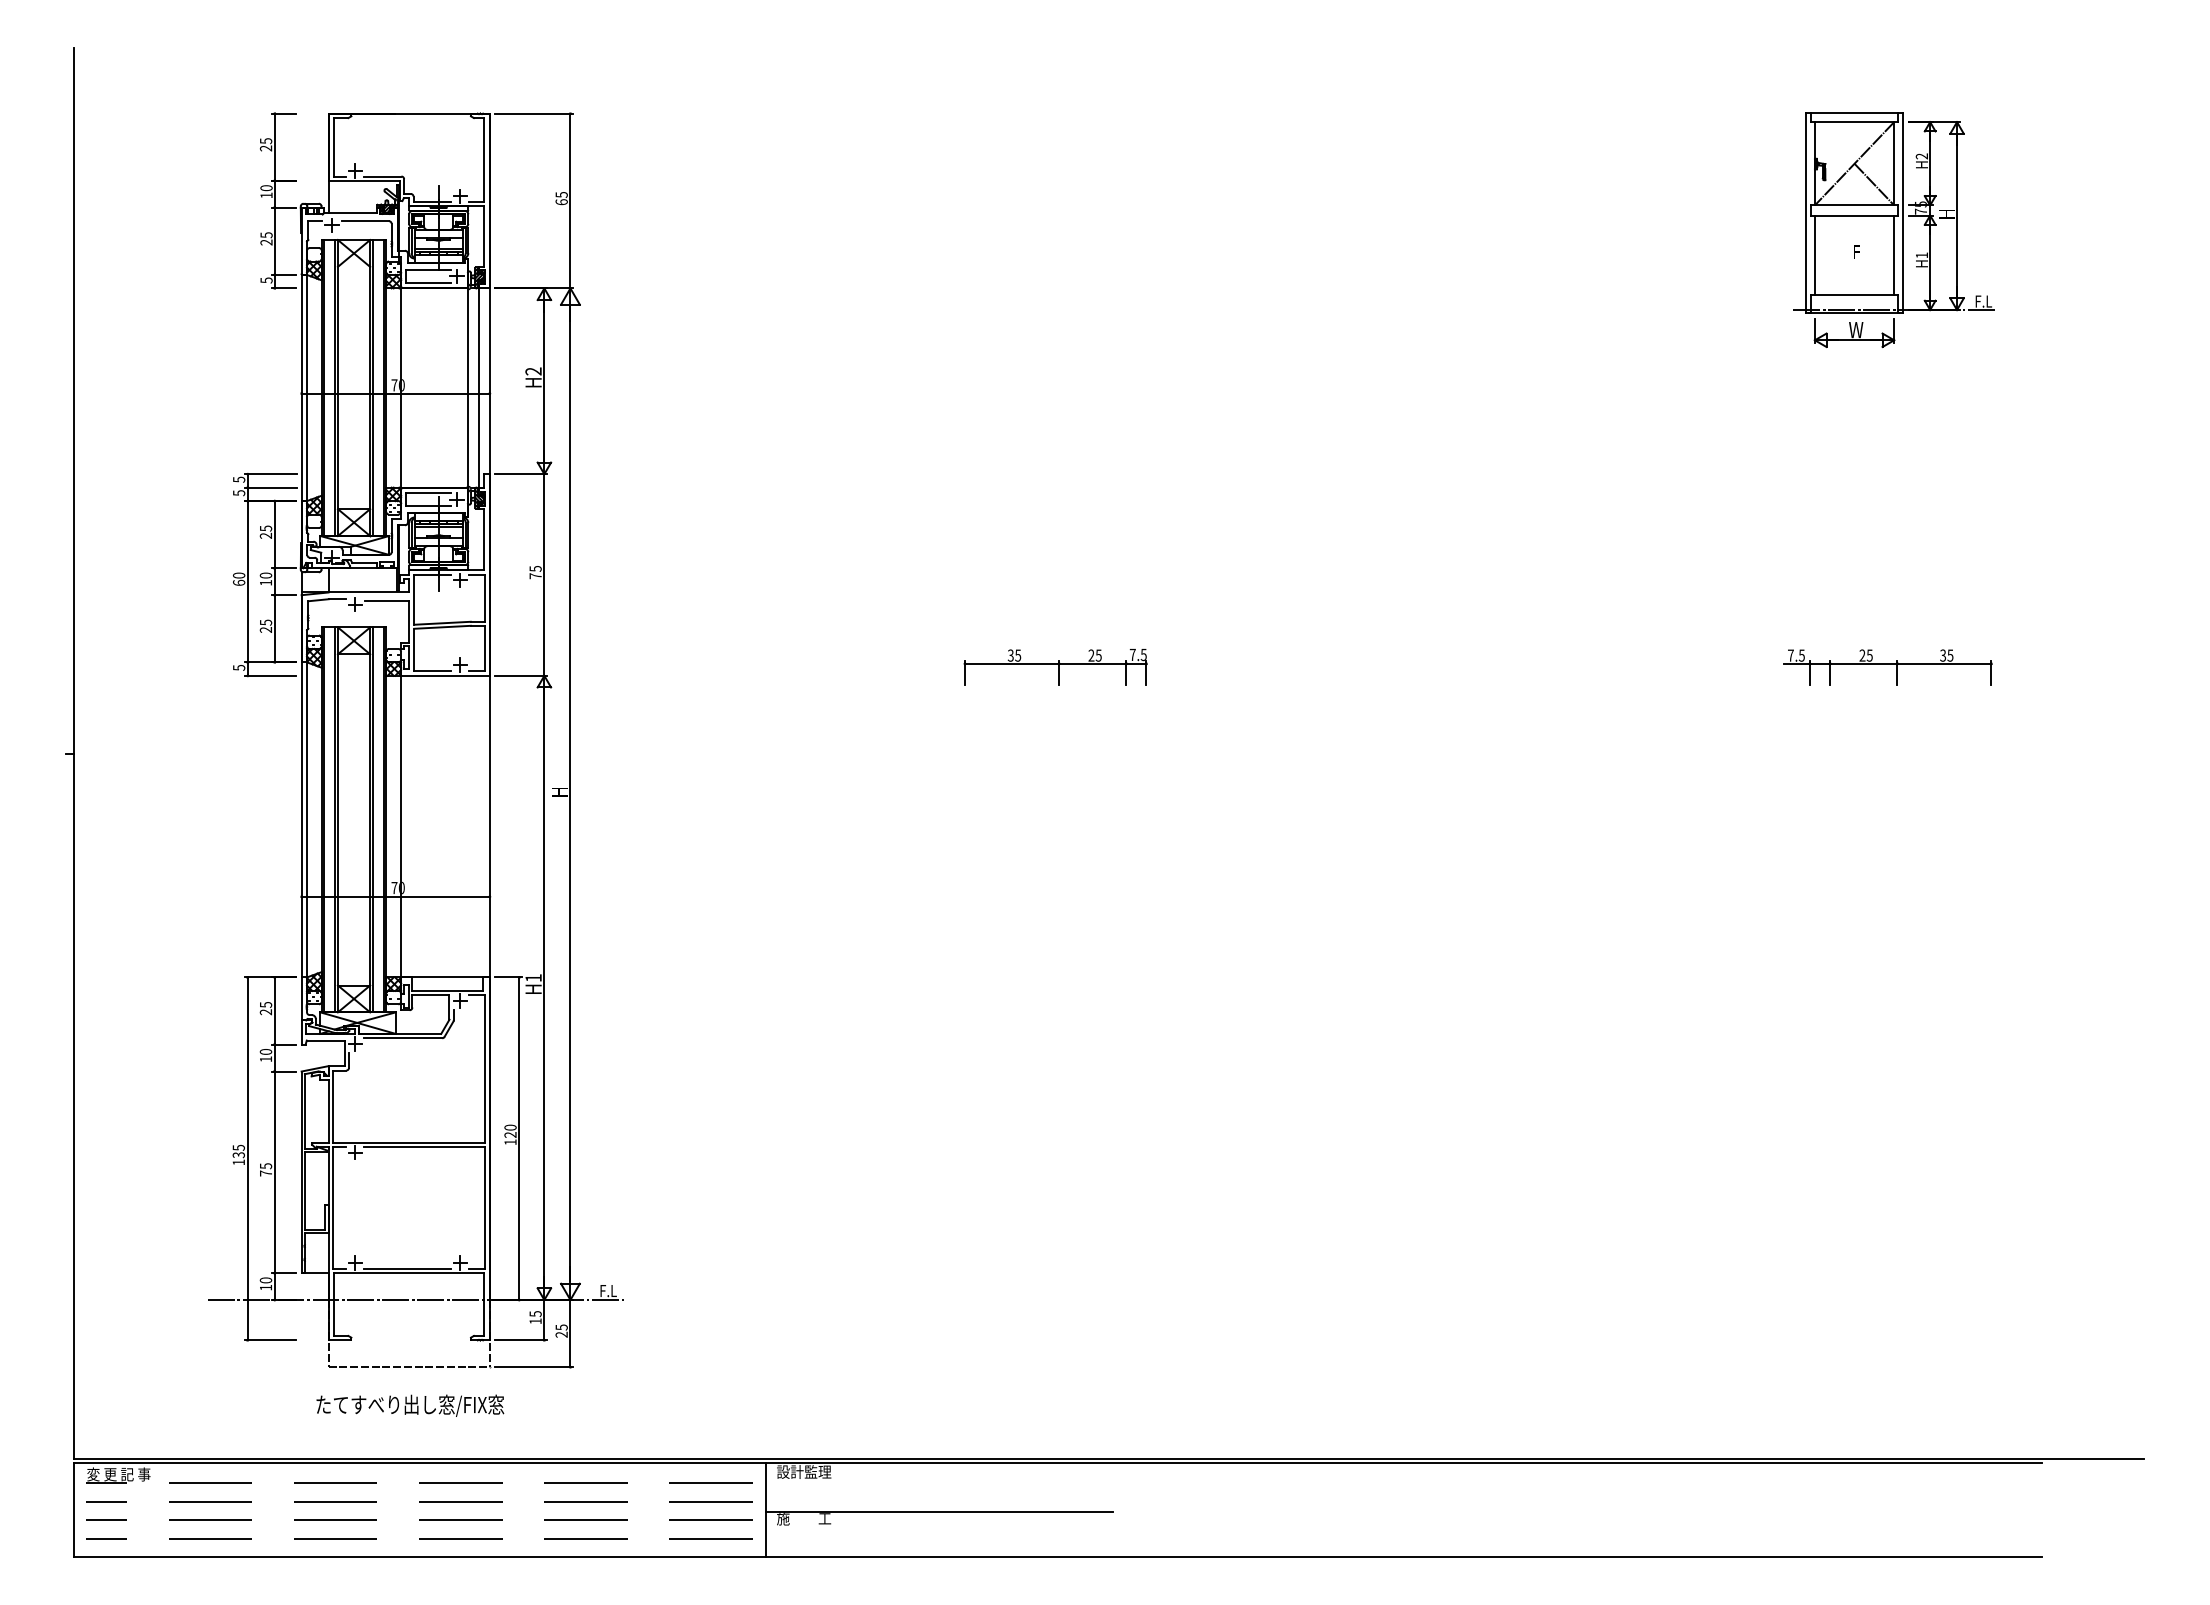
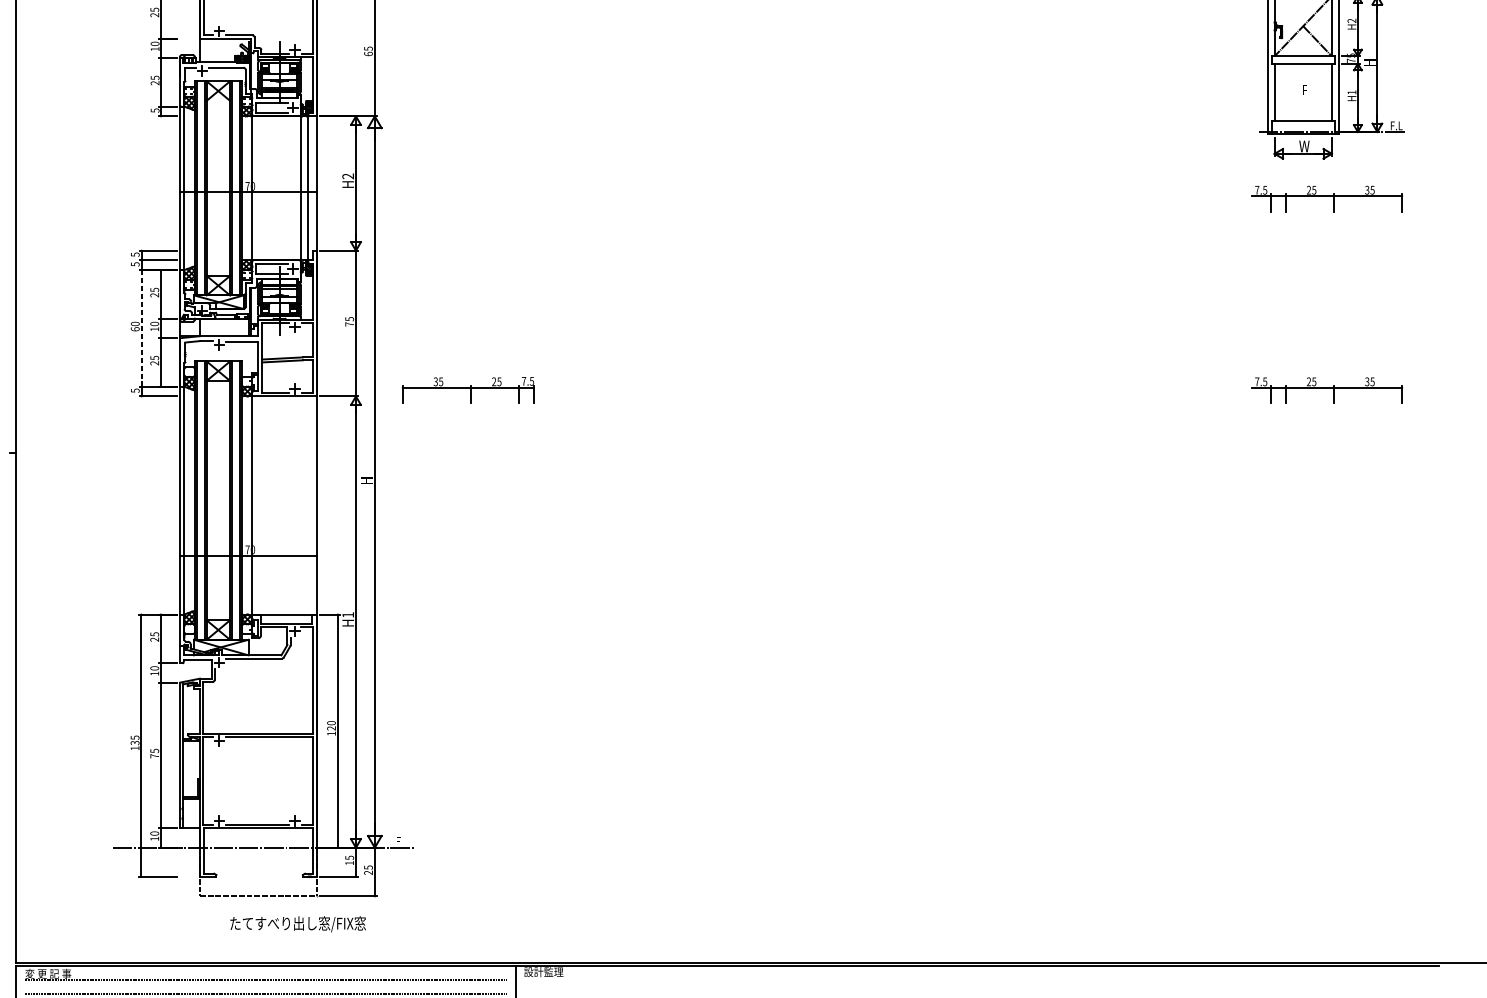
part: (1887, 402) -> (1327, 198), added
line: (247, 581) -> (141, 328), solid -> dashed
part: (1055, 667) -> (468, 390), moved
text: (608, 1291) -> (402, 841), F.L -> F
text: (410, 1405) -> (298, 924), moved

